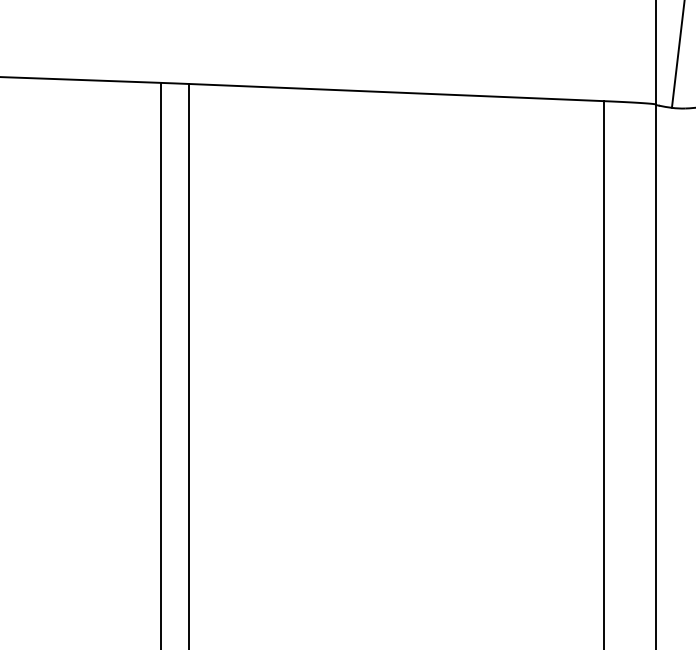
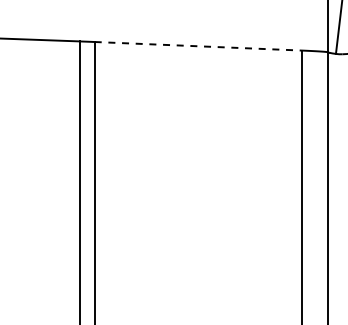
line: (397, 92) -> (198, 46), solid -> dashed

